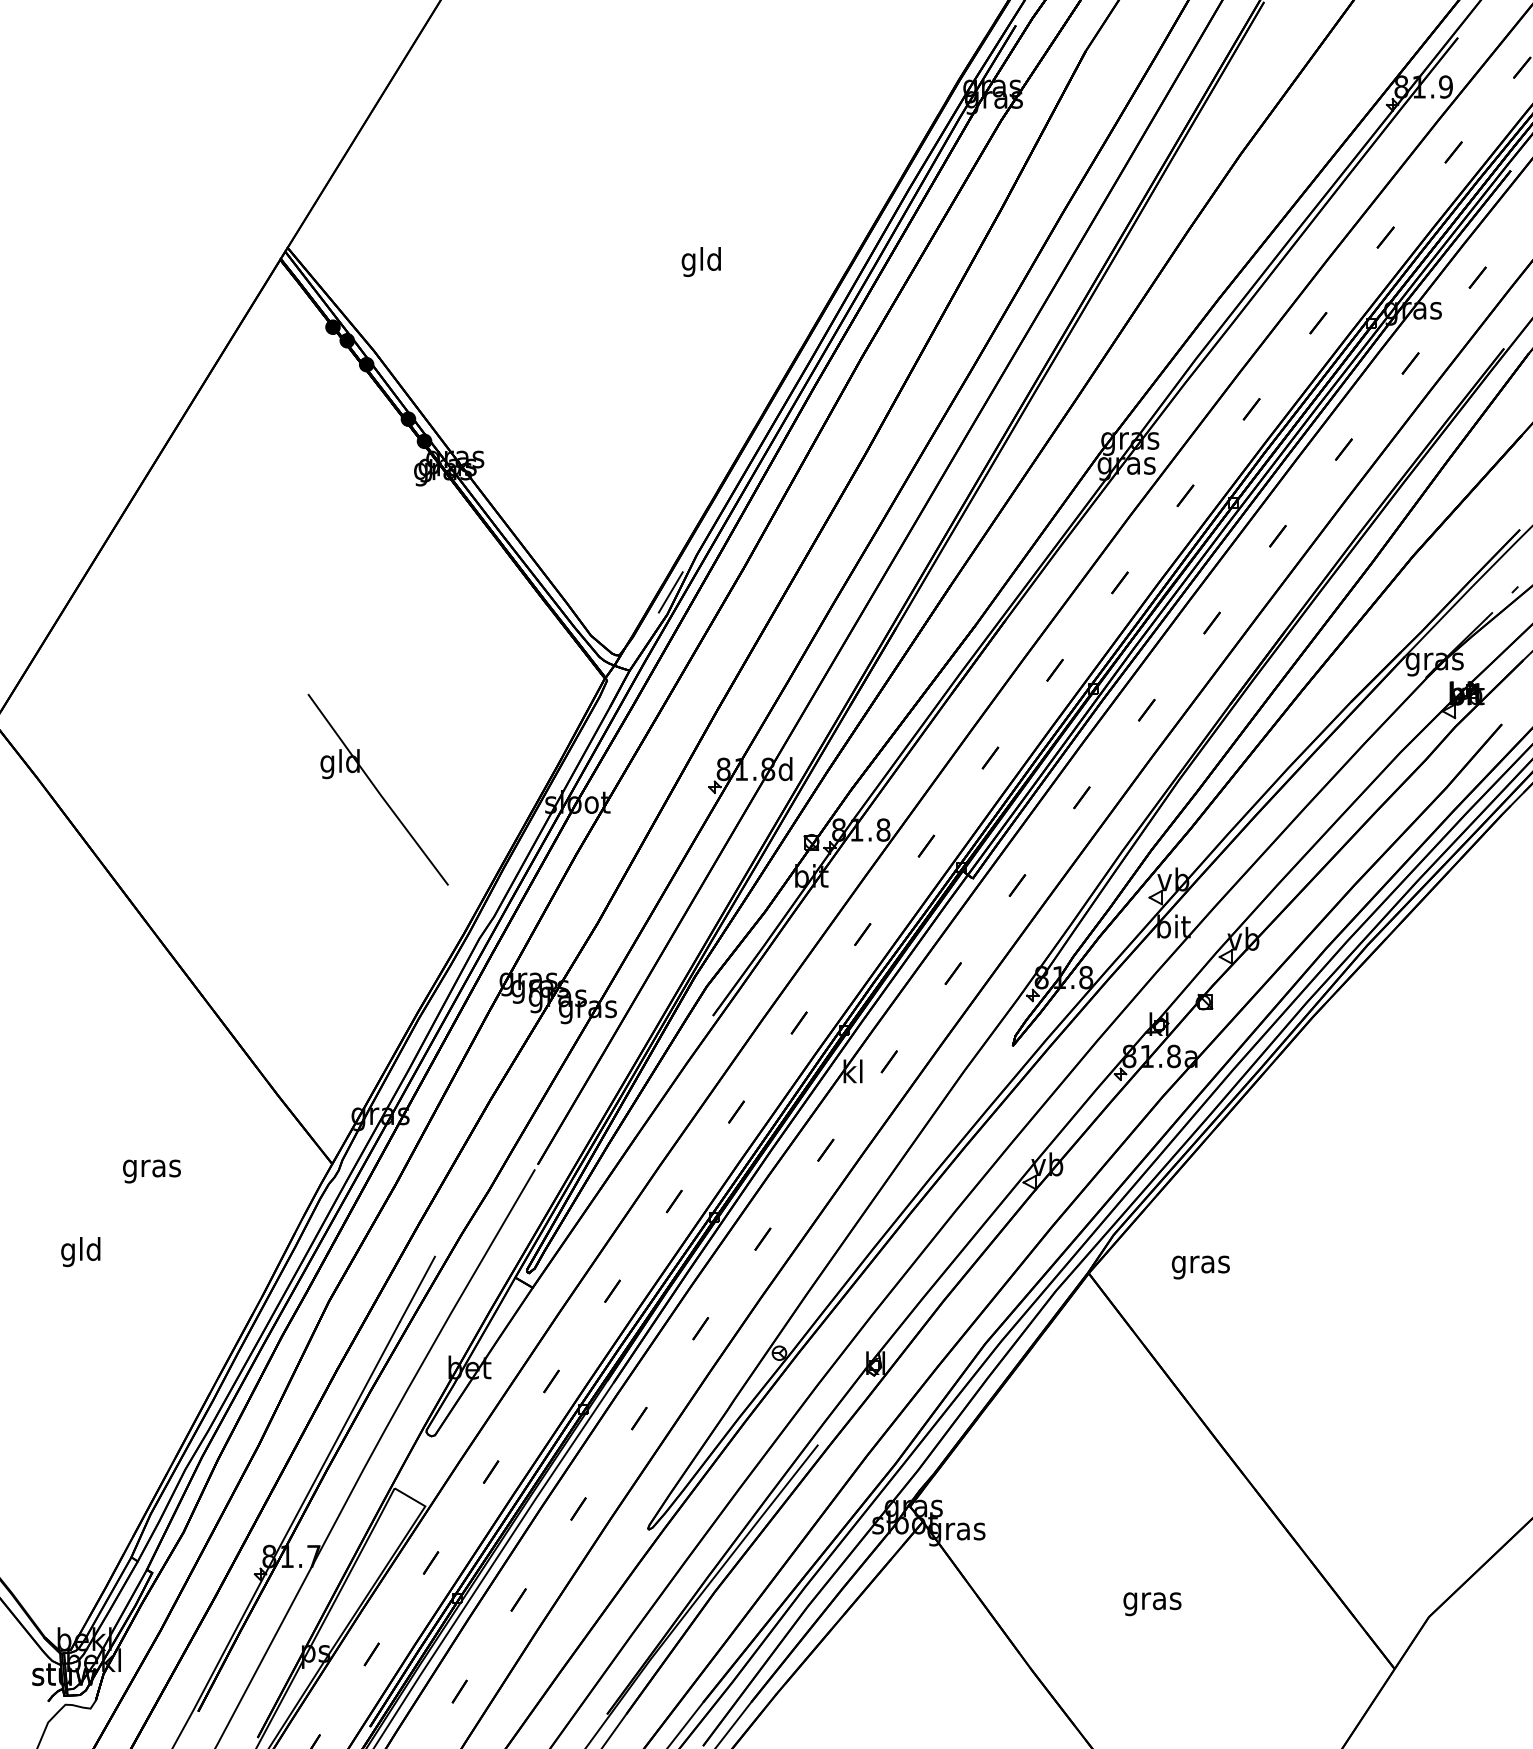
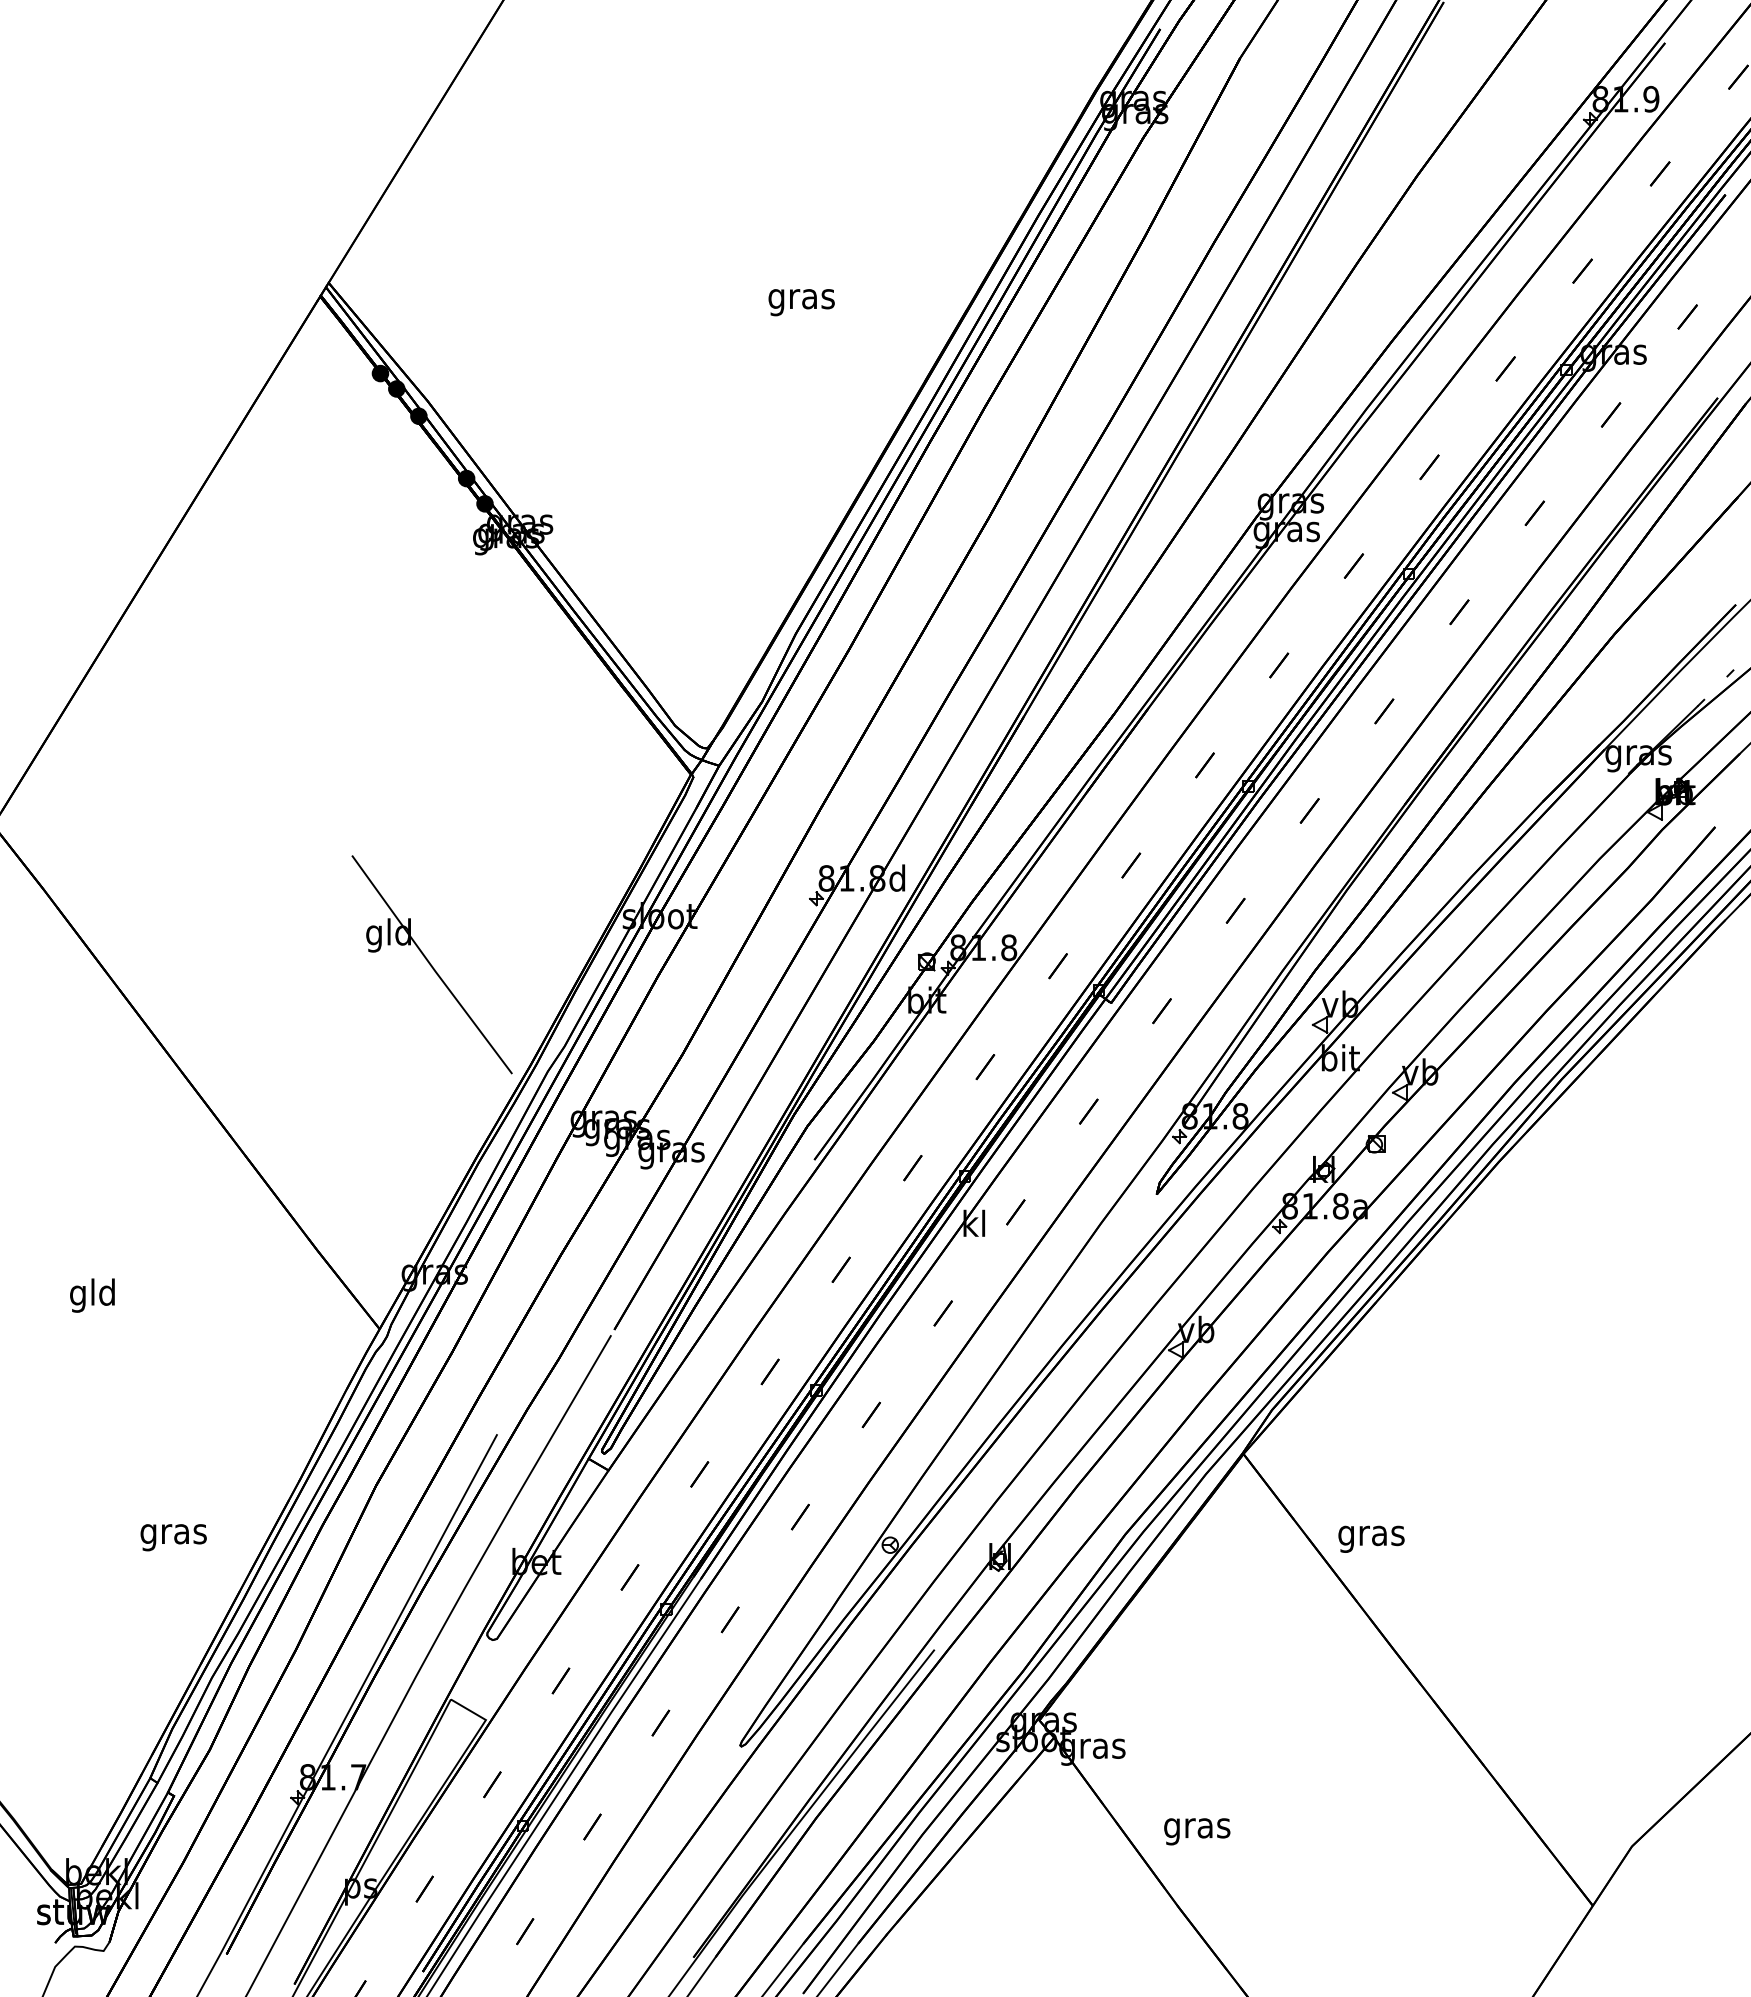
text: (701, 262) -> (801, 299), gld -> gras
line: (670, 592) -> (765, 676), removed
part: (377, 789) -> (431, 964), moved
text: (151, 1171) -> (173, 1537), moved
text: (80, 1251) -> (92, 1295), moved
text: (1200, 1266) -> (1371, 1538), moved
text: (1152, 1603) -> (1197, 1831), moved

